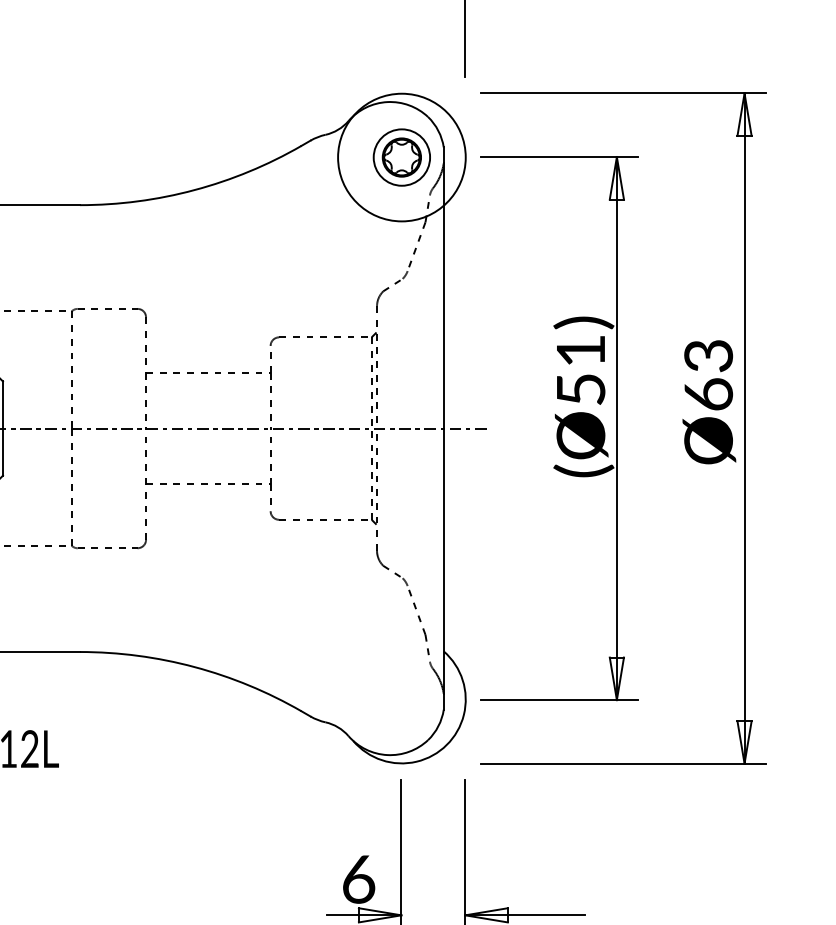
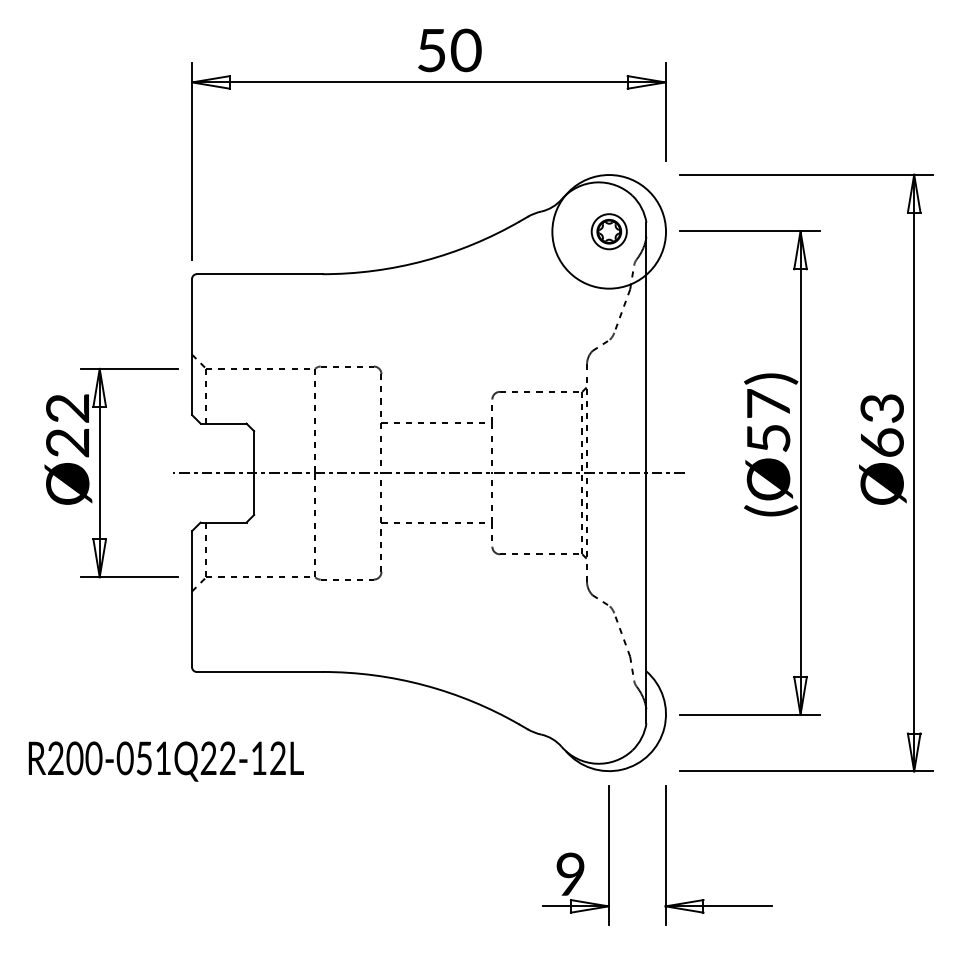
part: (402, 157) -> (609, 231), size x0.7
text: (580, 350) -> (768, 403), (Ø51) -> (Ø57)
text: (358, 879) -> (570, 874), 6 -> 9

